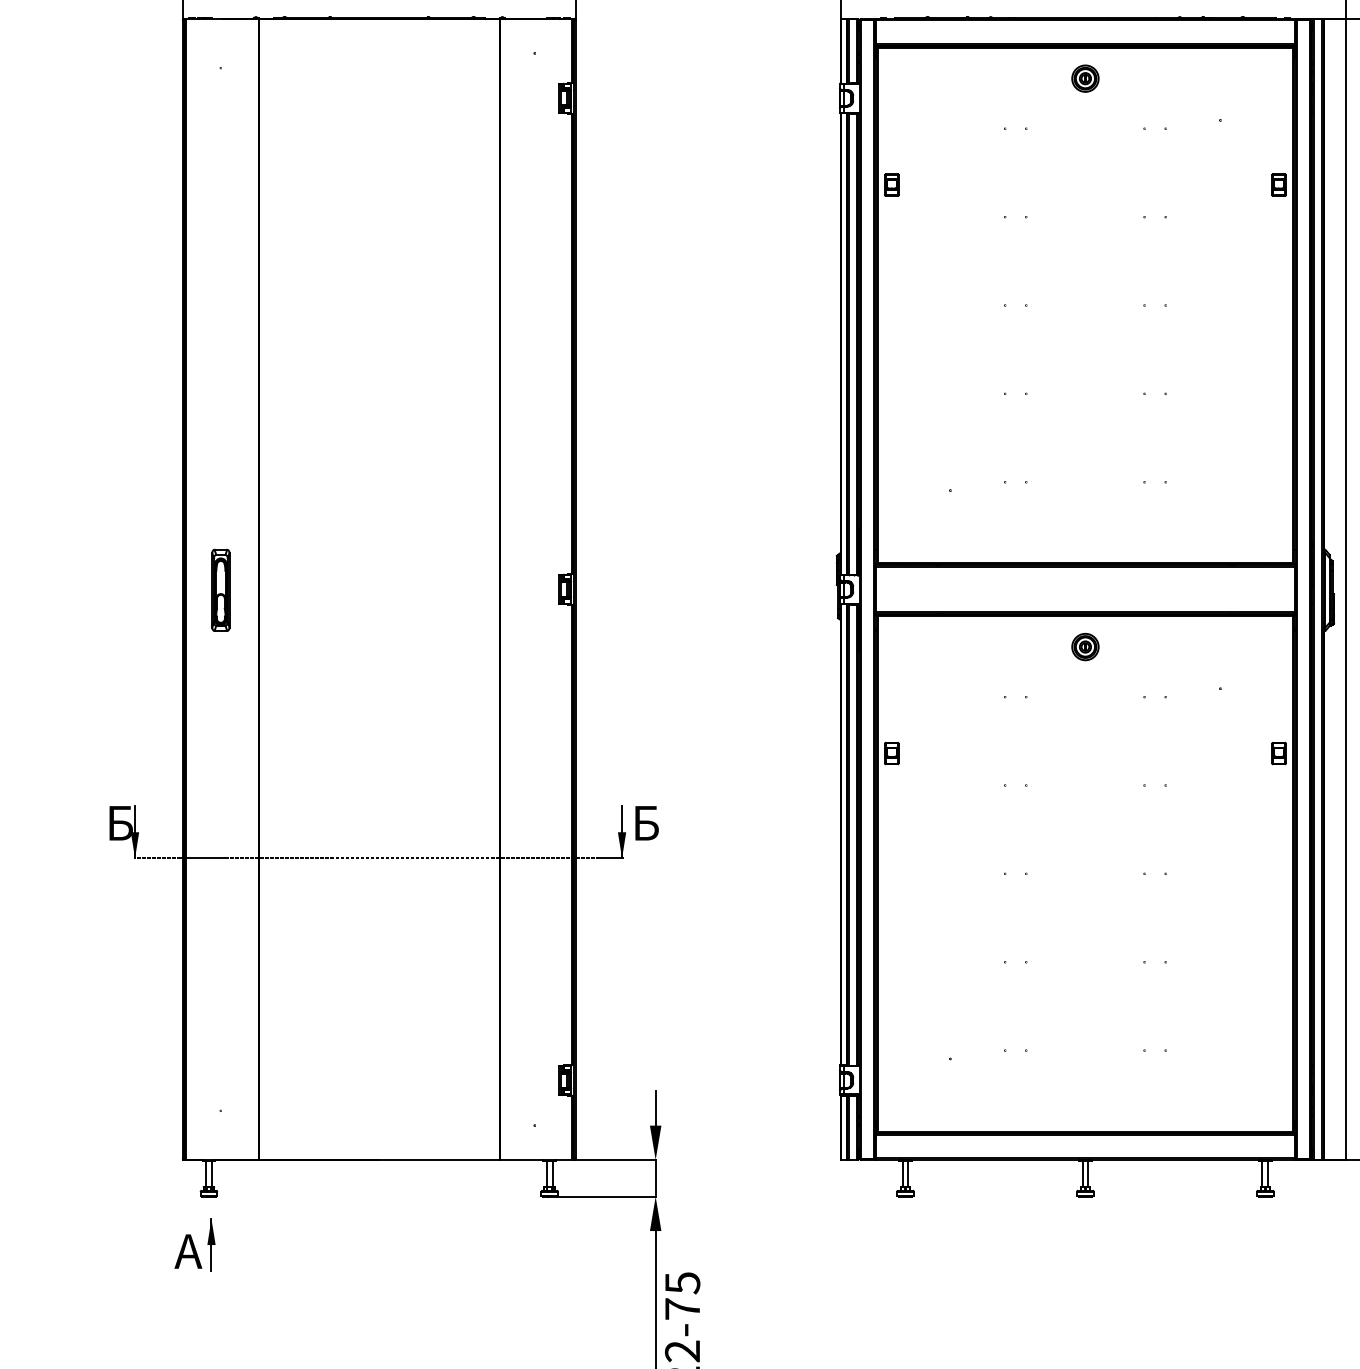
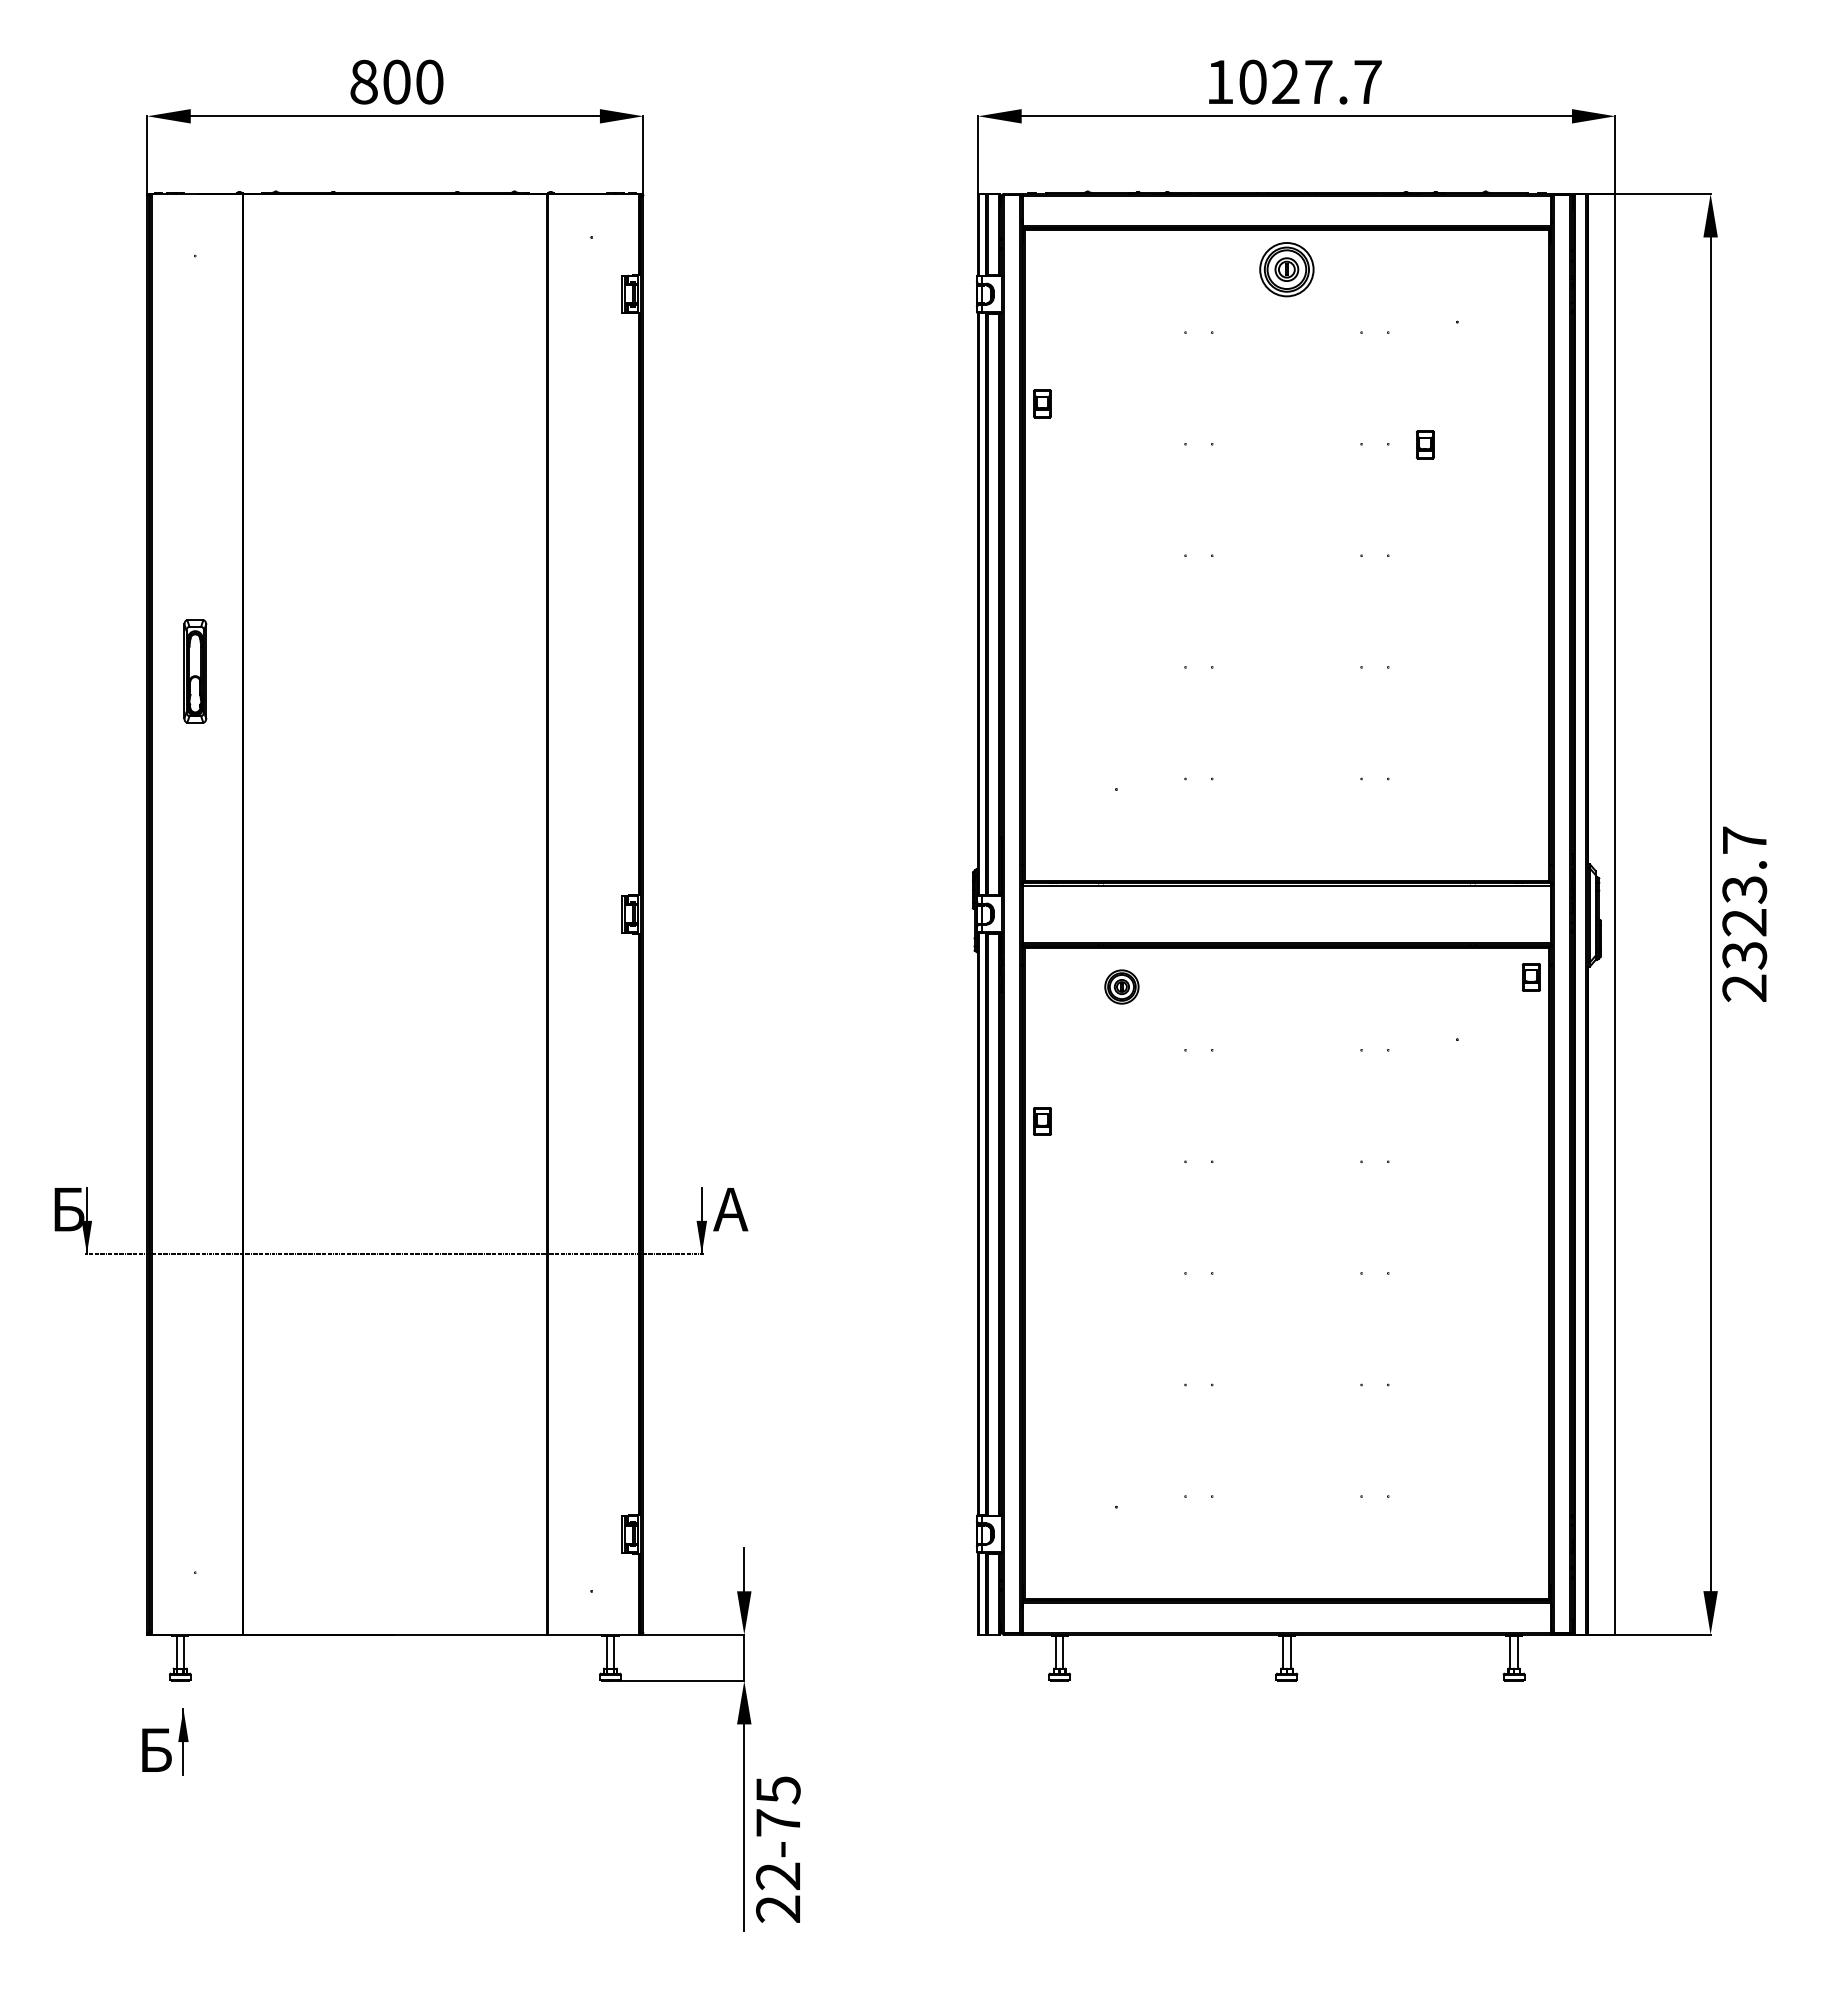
part: (1085, 77) -> (1286, 268), size x1.6
part: (1279, 184) -> (1425, 444), moved
part: (221, 590) -> (195, 671), moved
part: (1085, 646) -> (1121, 986), moved
part: (1278, 753) -> (1530, 977), moved
text: (644, 823) -> (730, 1209), Б -> А
text: (187, 1250) -> (153, 1749), А -> Б

